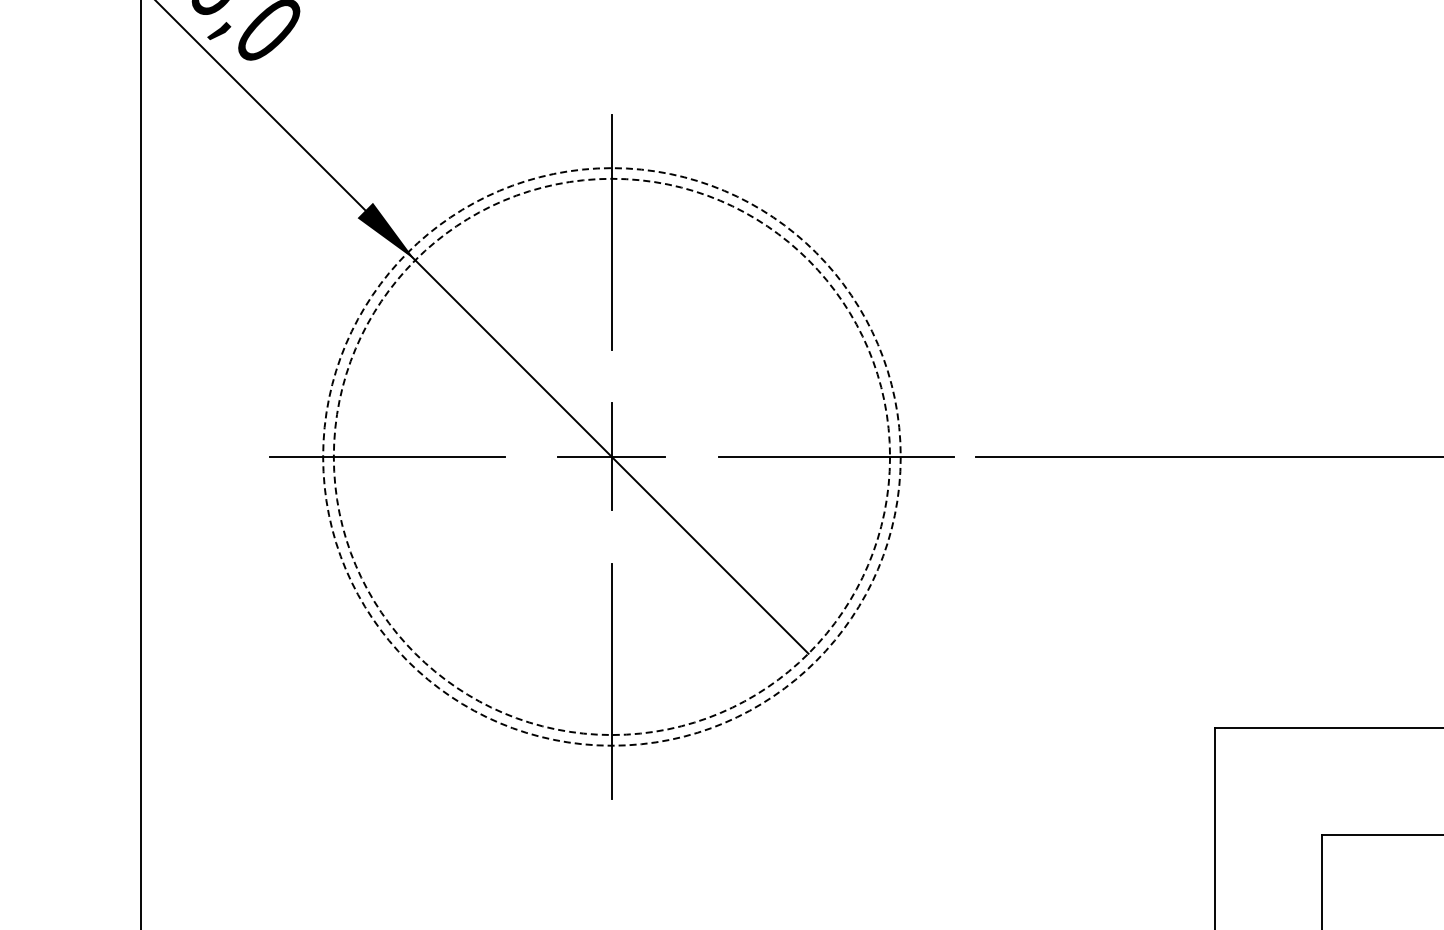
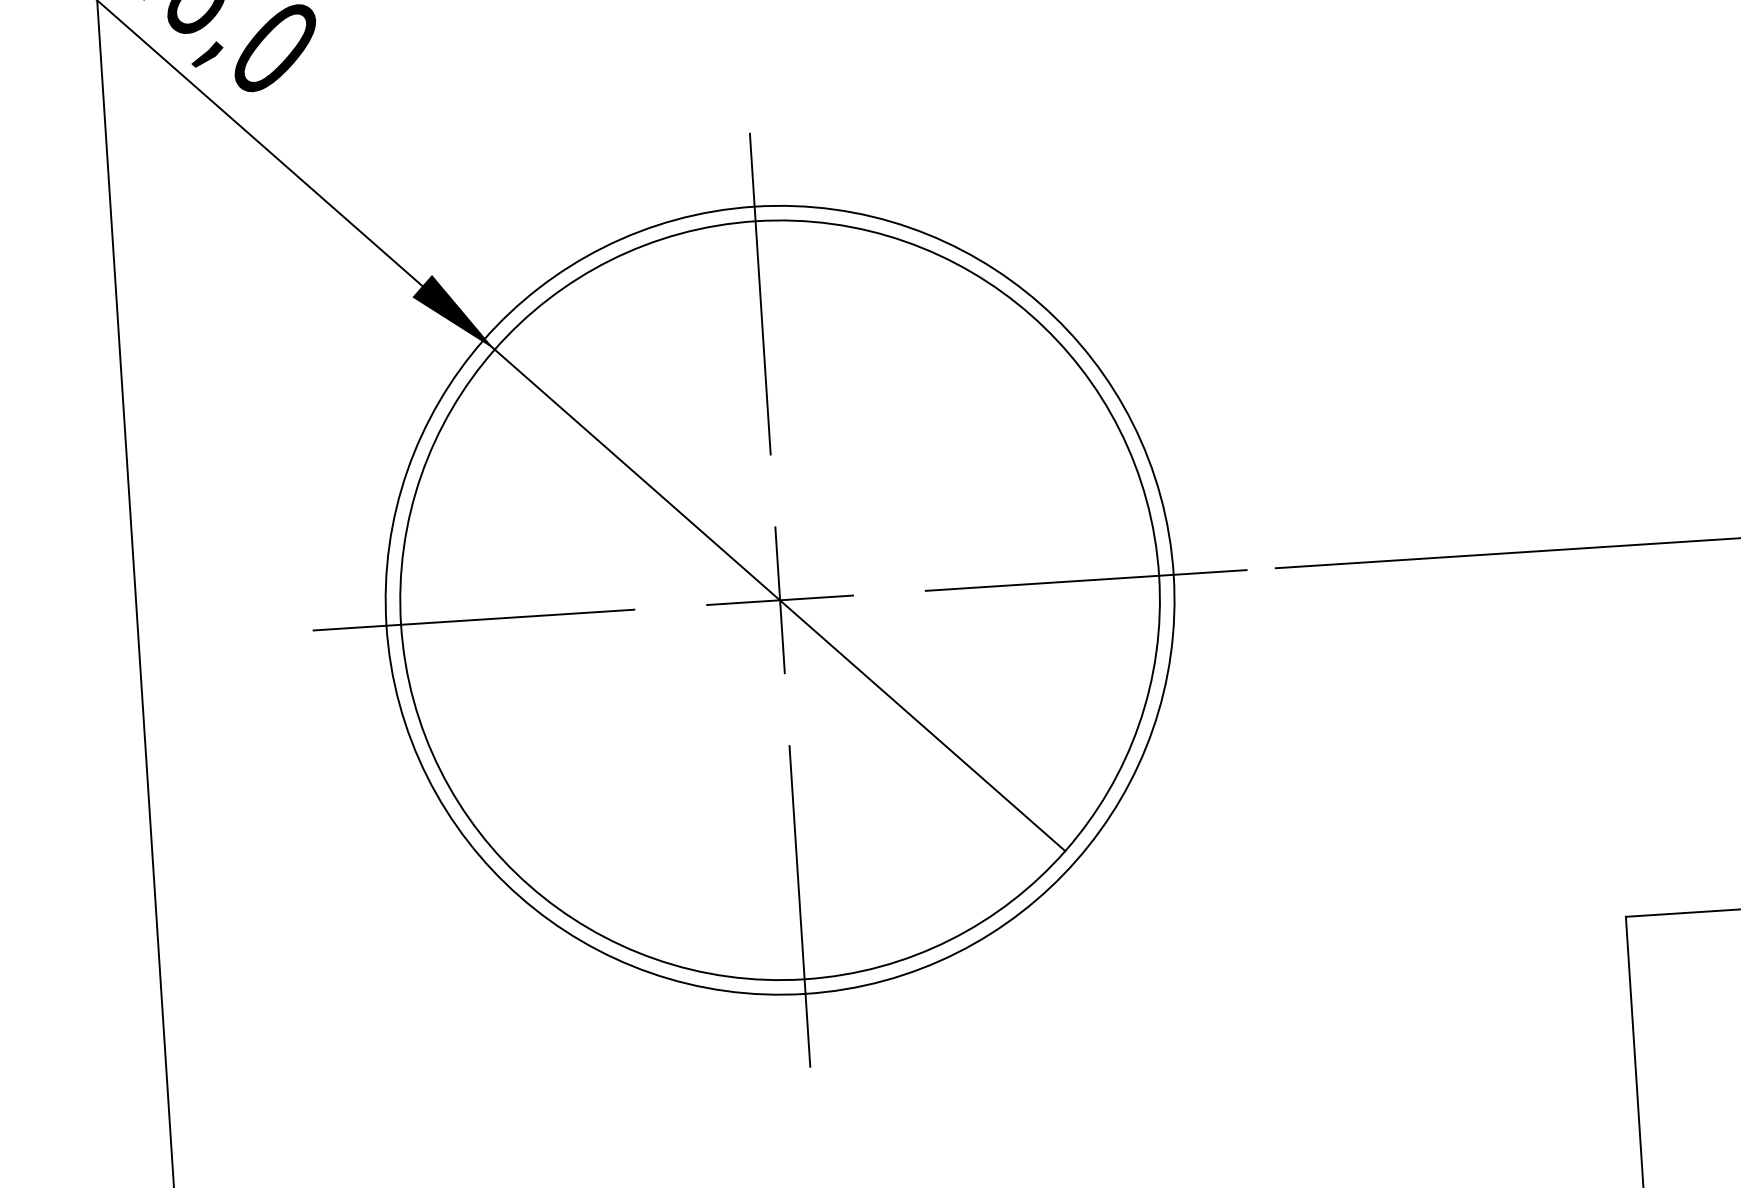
circle: (611, 456) -> (779, 599), dashed -> solid
circle: (611, 456) -> (779, 599), dashed -> solid

